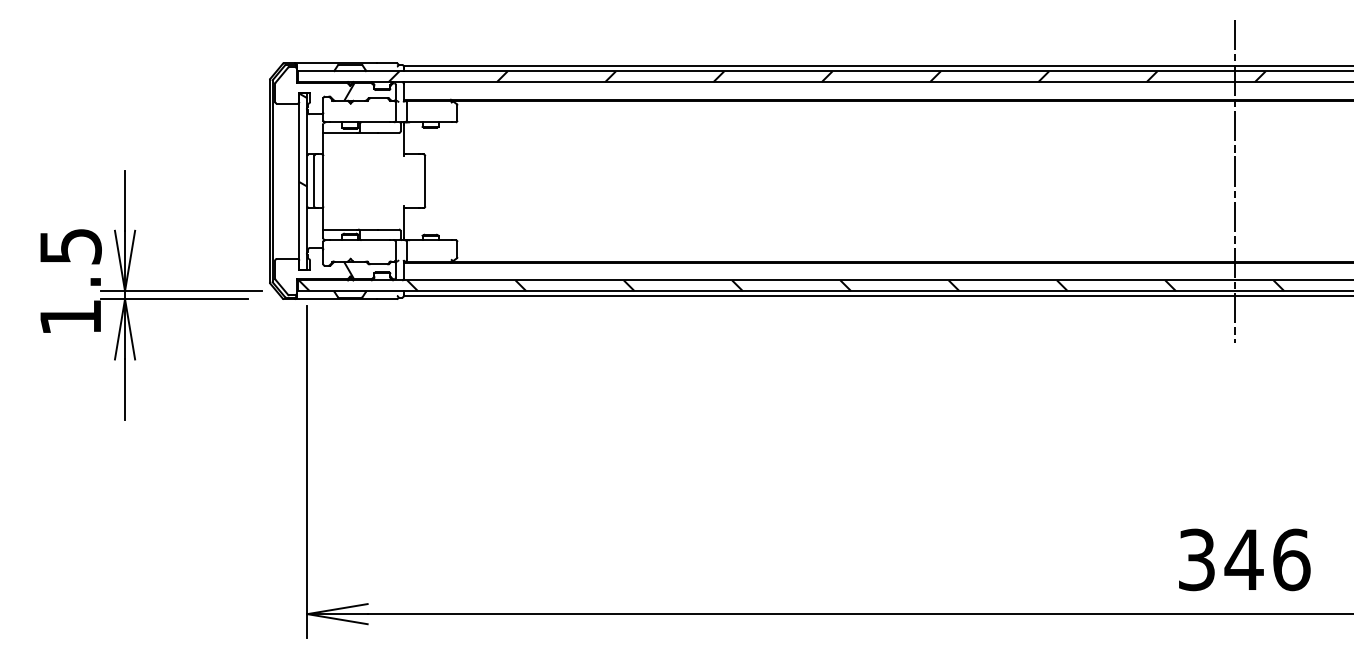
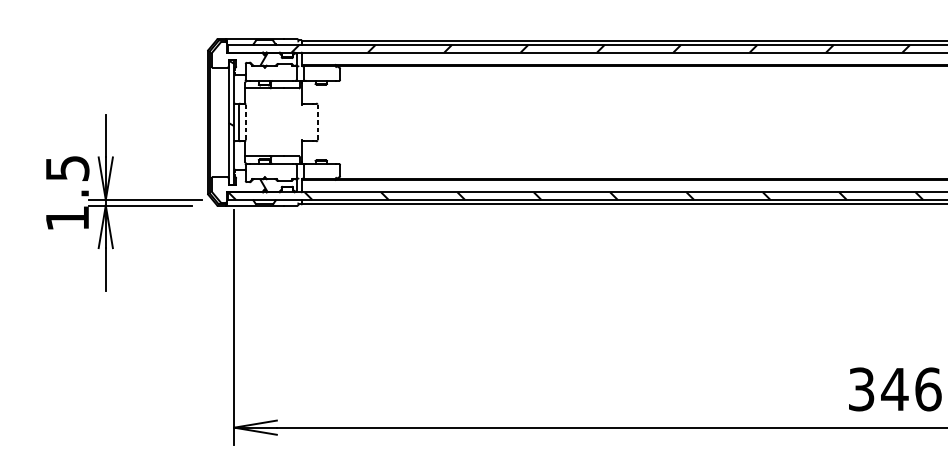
line: (323, 180) -> (245, 121), solid -> dashed
line: (425, 180) -> (317, 121), solid -> dashed
line: (1234, 180) -> (888, 121), removed

